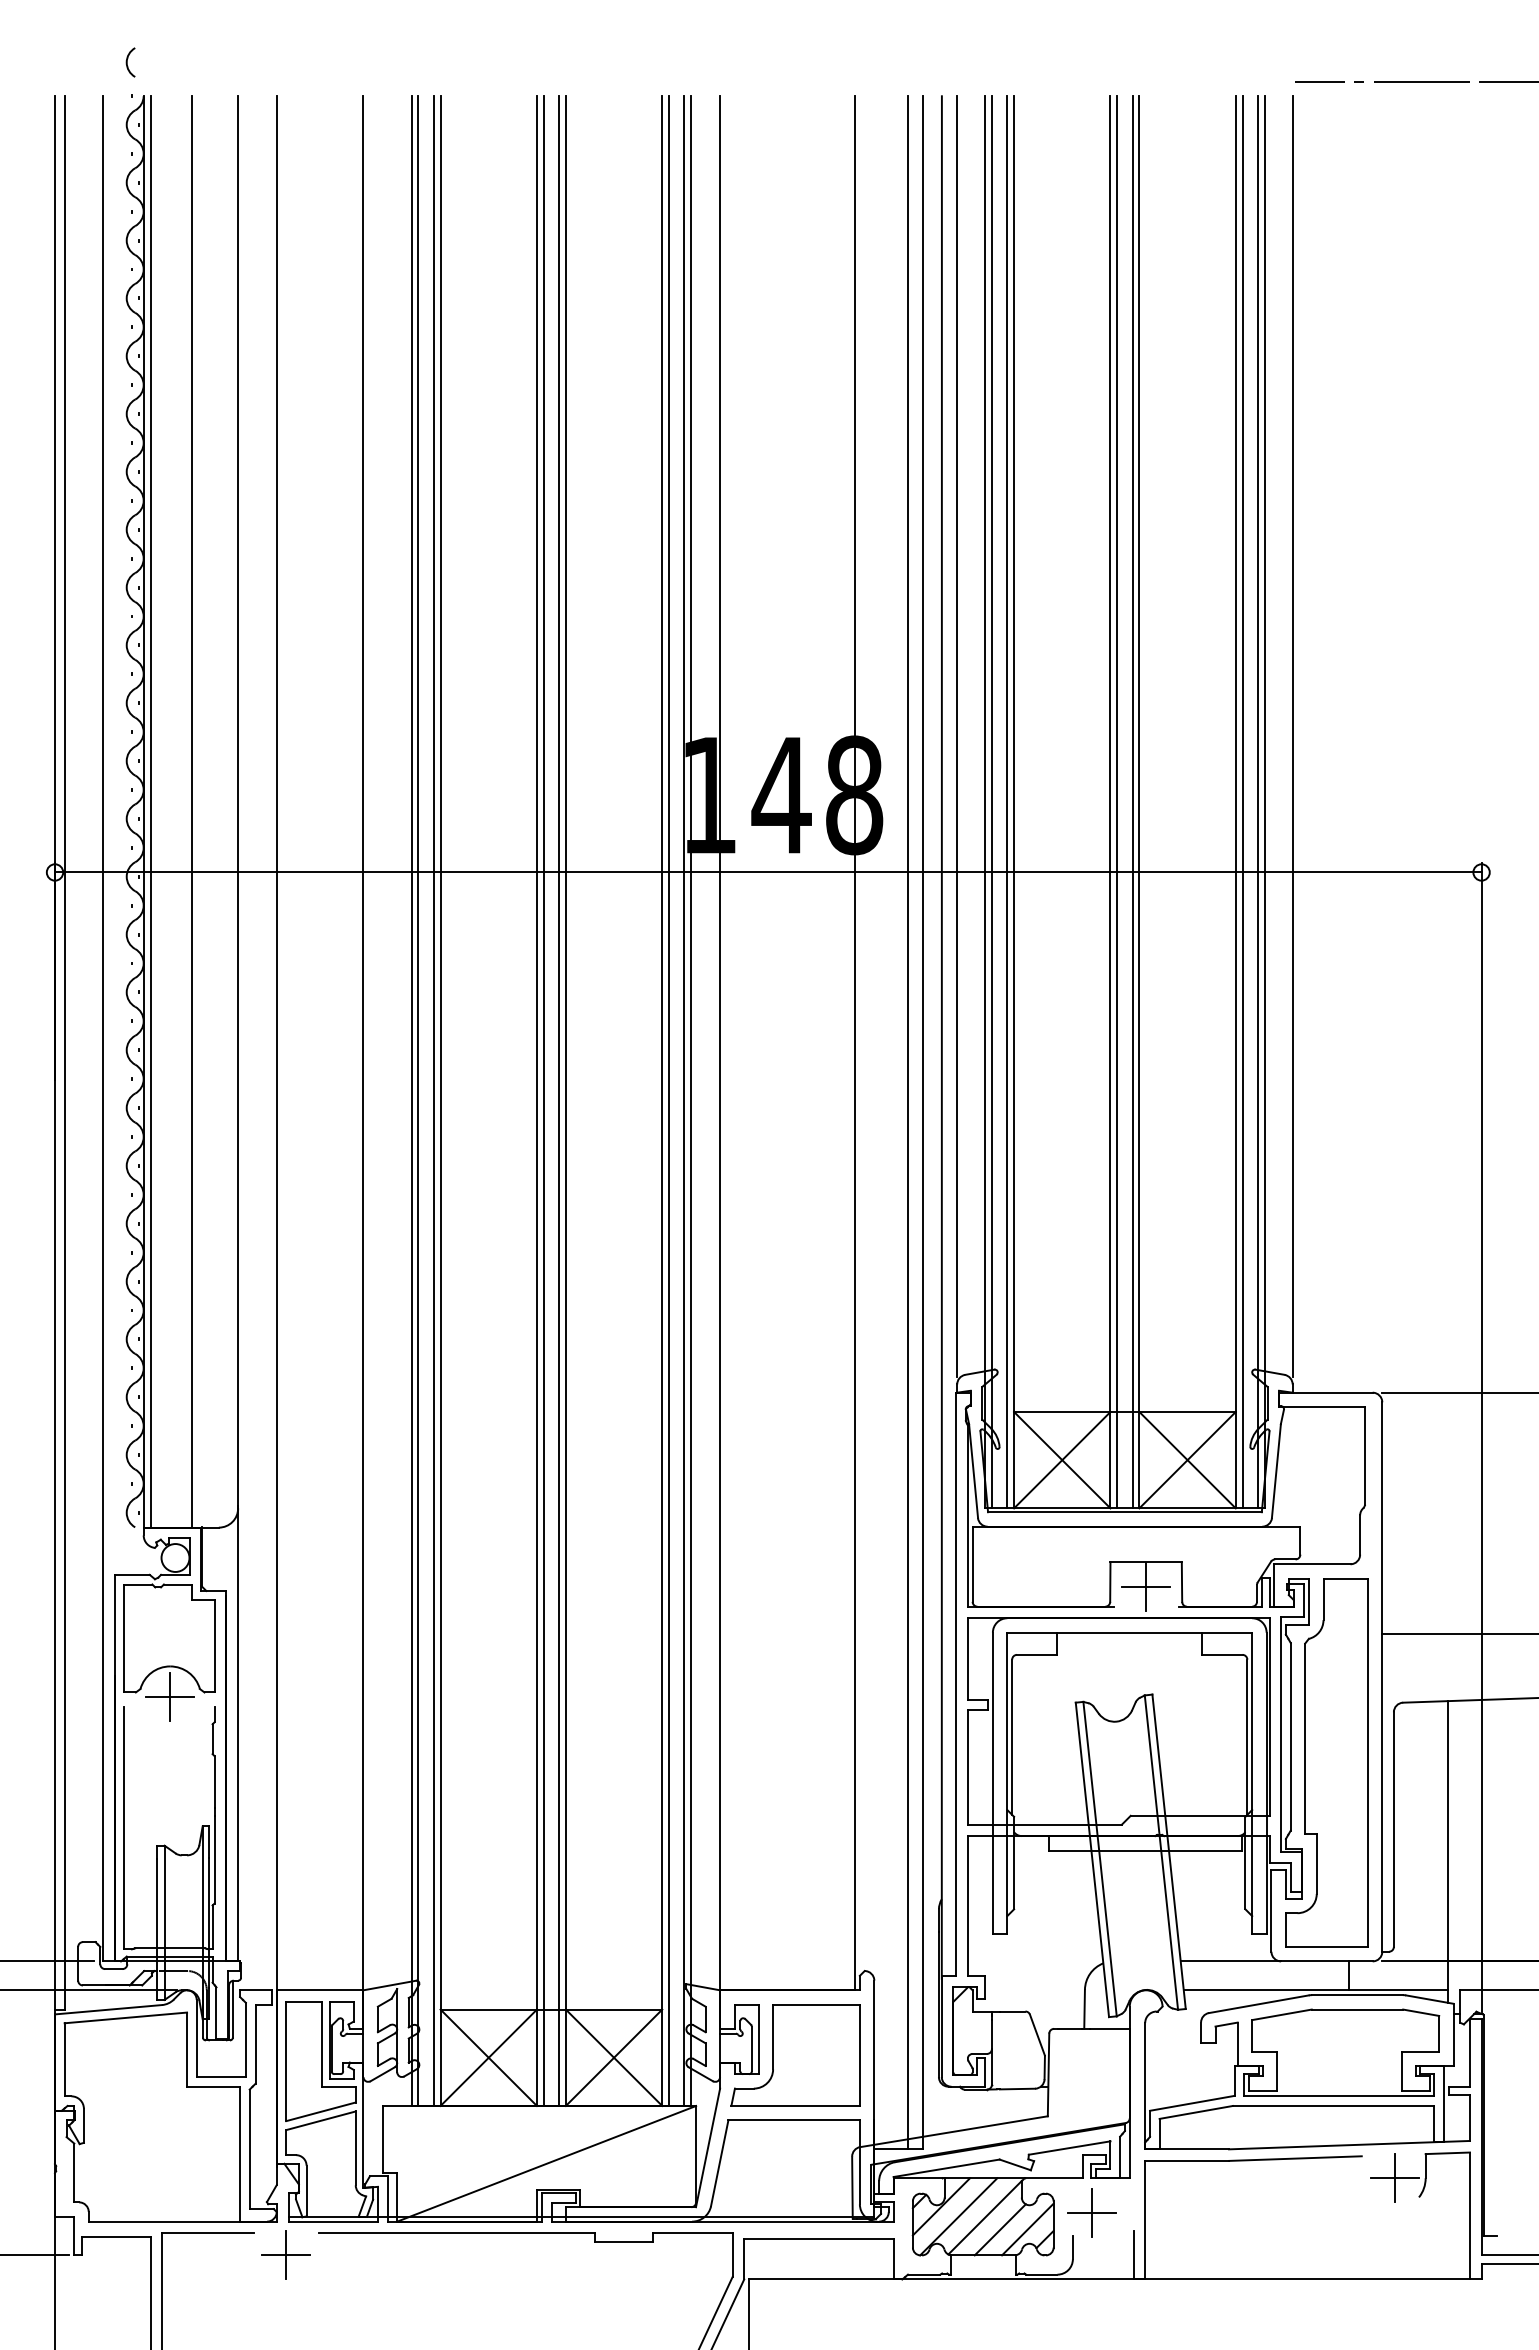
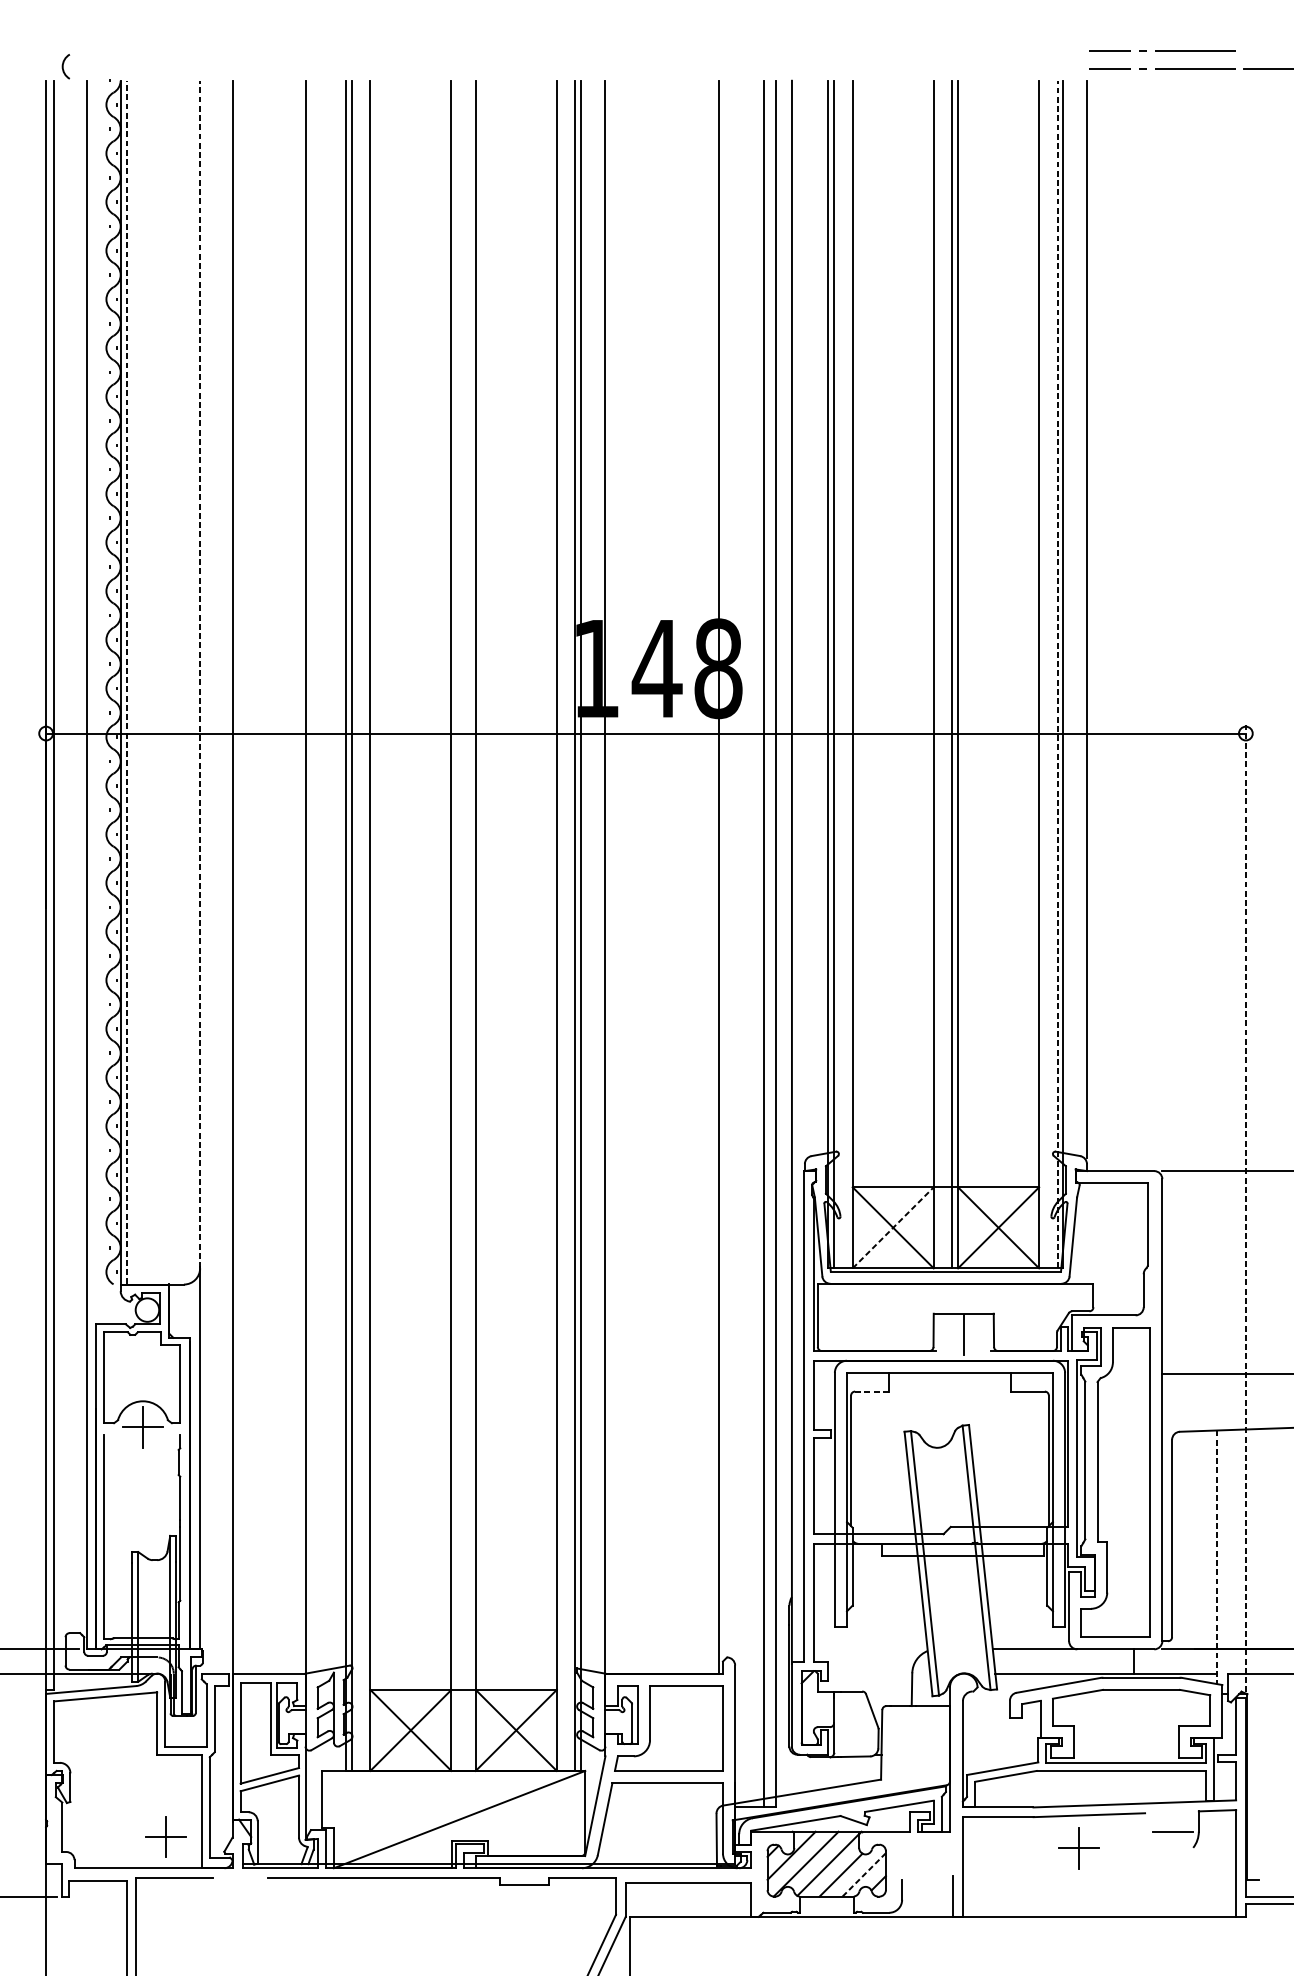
line: (1382, 60) -> (1162, 50), added
arc: (127, 62) -> (63, 66), moved
line: (957, 736) -> (805, 619), removed
line: (1257, 801) -> (1057, 673), solid -> dashed
line: (238, 802) -> (200, 674), solid -> dashed
line: (1007, 802) -> (847, 674), removed
line: (1117, 802) -> (939, 674), removed
line: (1242, 802) -> (1044, 674), removed
line: (151, 811) -> (127, 682), solid -> dashed
line: (191, 811) -> (160, 682), removed
line: (433, 1100) -> (364, 925), removed
line: (543, 1100) -> (456, 925), removed
line: (559, 1100) -> (470, 925), removed
line: (669, 1100) -> (562, 925), removed
line: (1481, 1437) -> (1245, 1208), solid -> dashed
line: (1062, 1459) -> (893, 1227), solid -> dashed
line: (1146, 1587) -> (964, 1334), removed
line: (1037, 1654) -> (872, 1391), solid -> dashed
line: (1447, 1851) -> (1217, 1556), solid -> dashed
line: (1394, 2178) -> (1172, 1831), removed
part: (1091, 2212) -> (1078, 1847), moved
line: (1028, 2229) -> (864, 1874), solid -> dashed
part: (285, 2254) -> (165, 1836), moved

